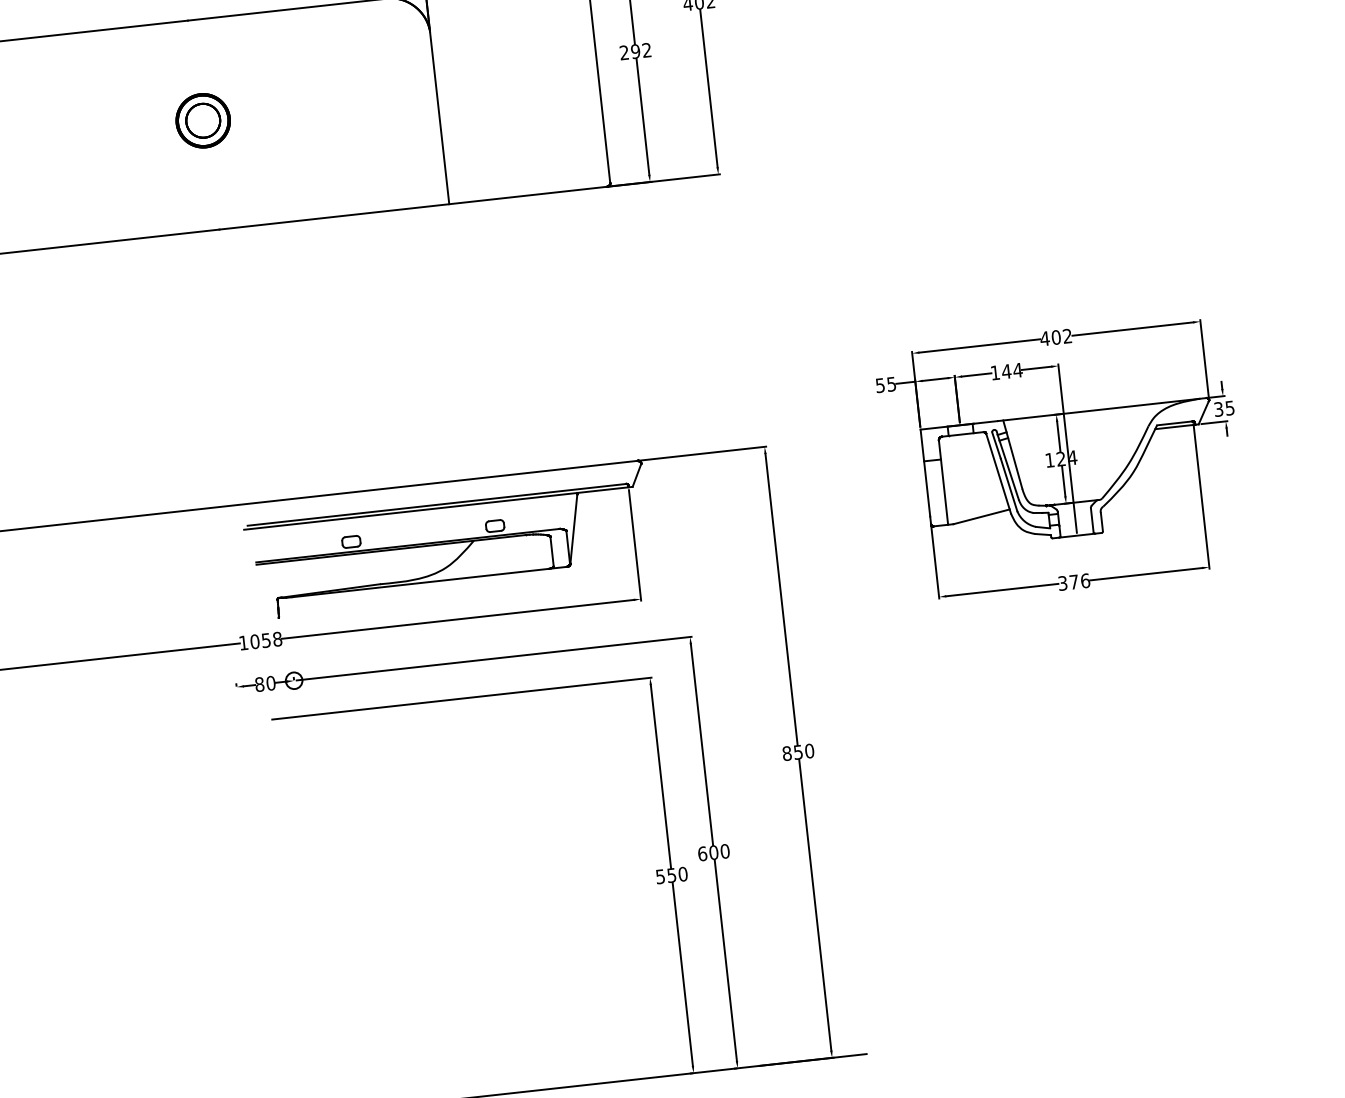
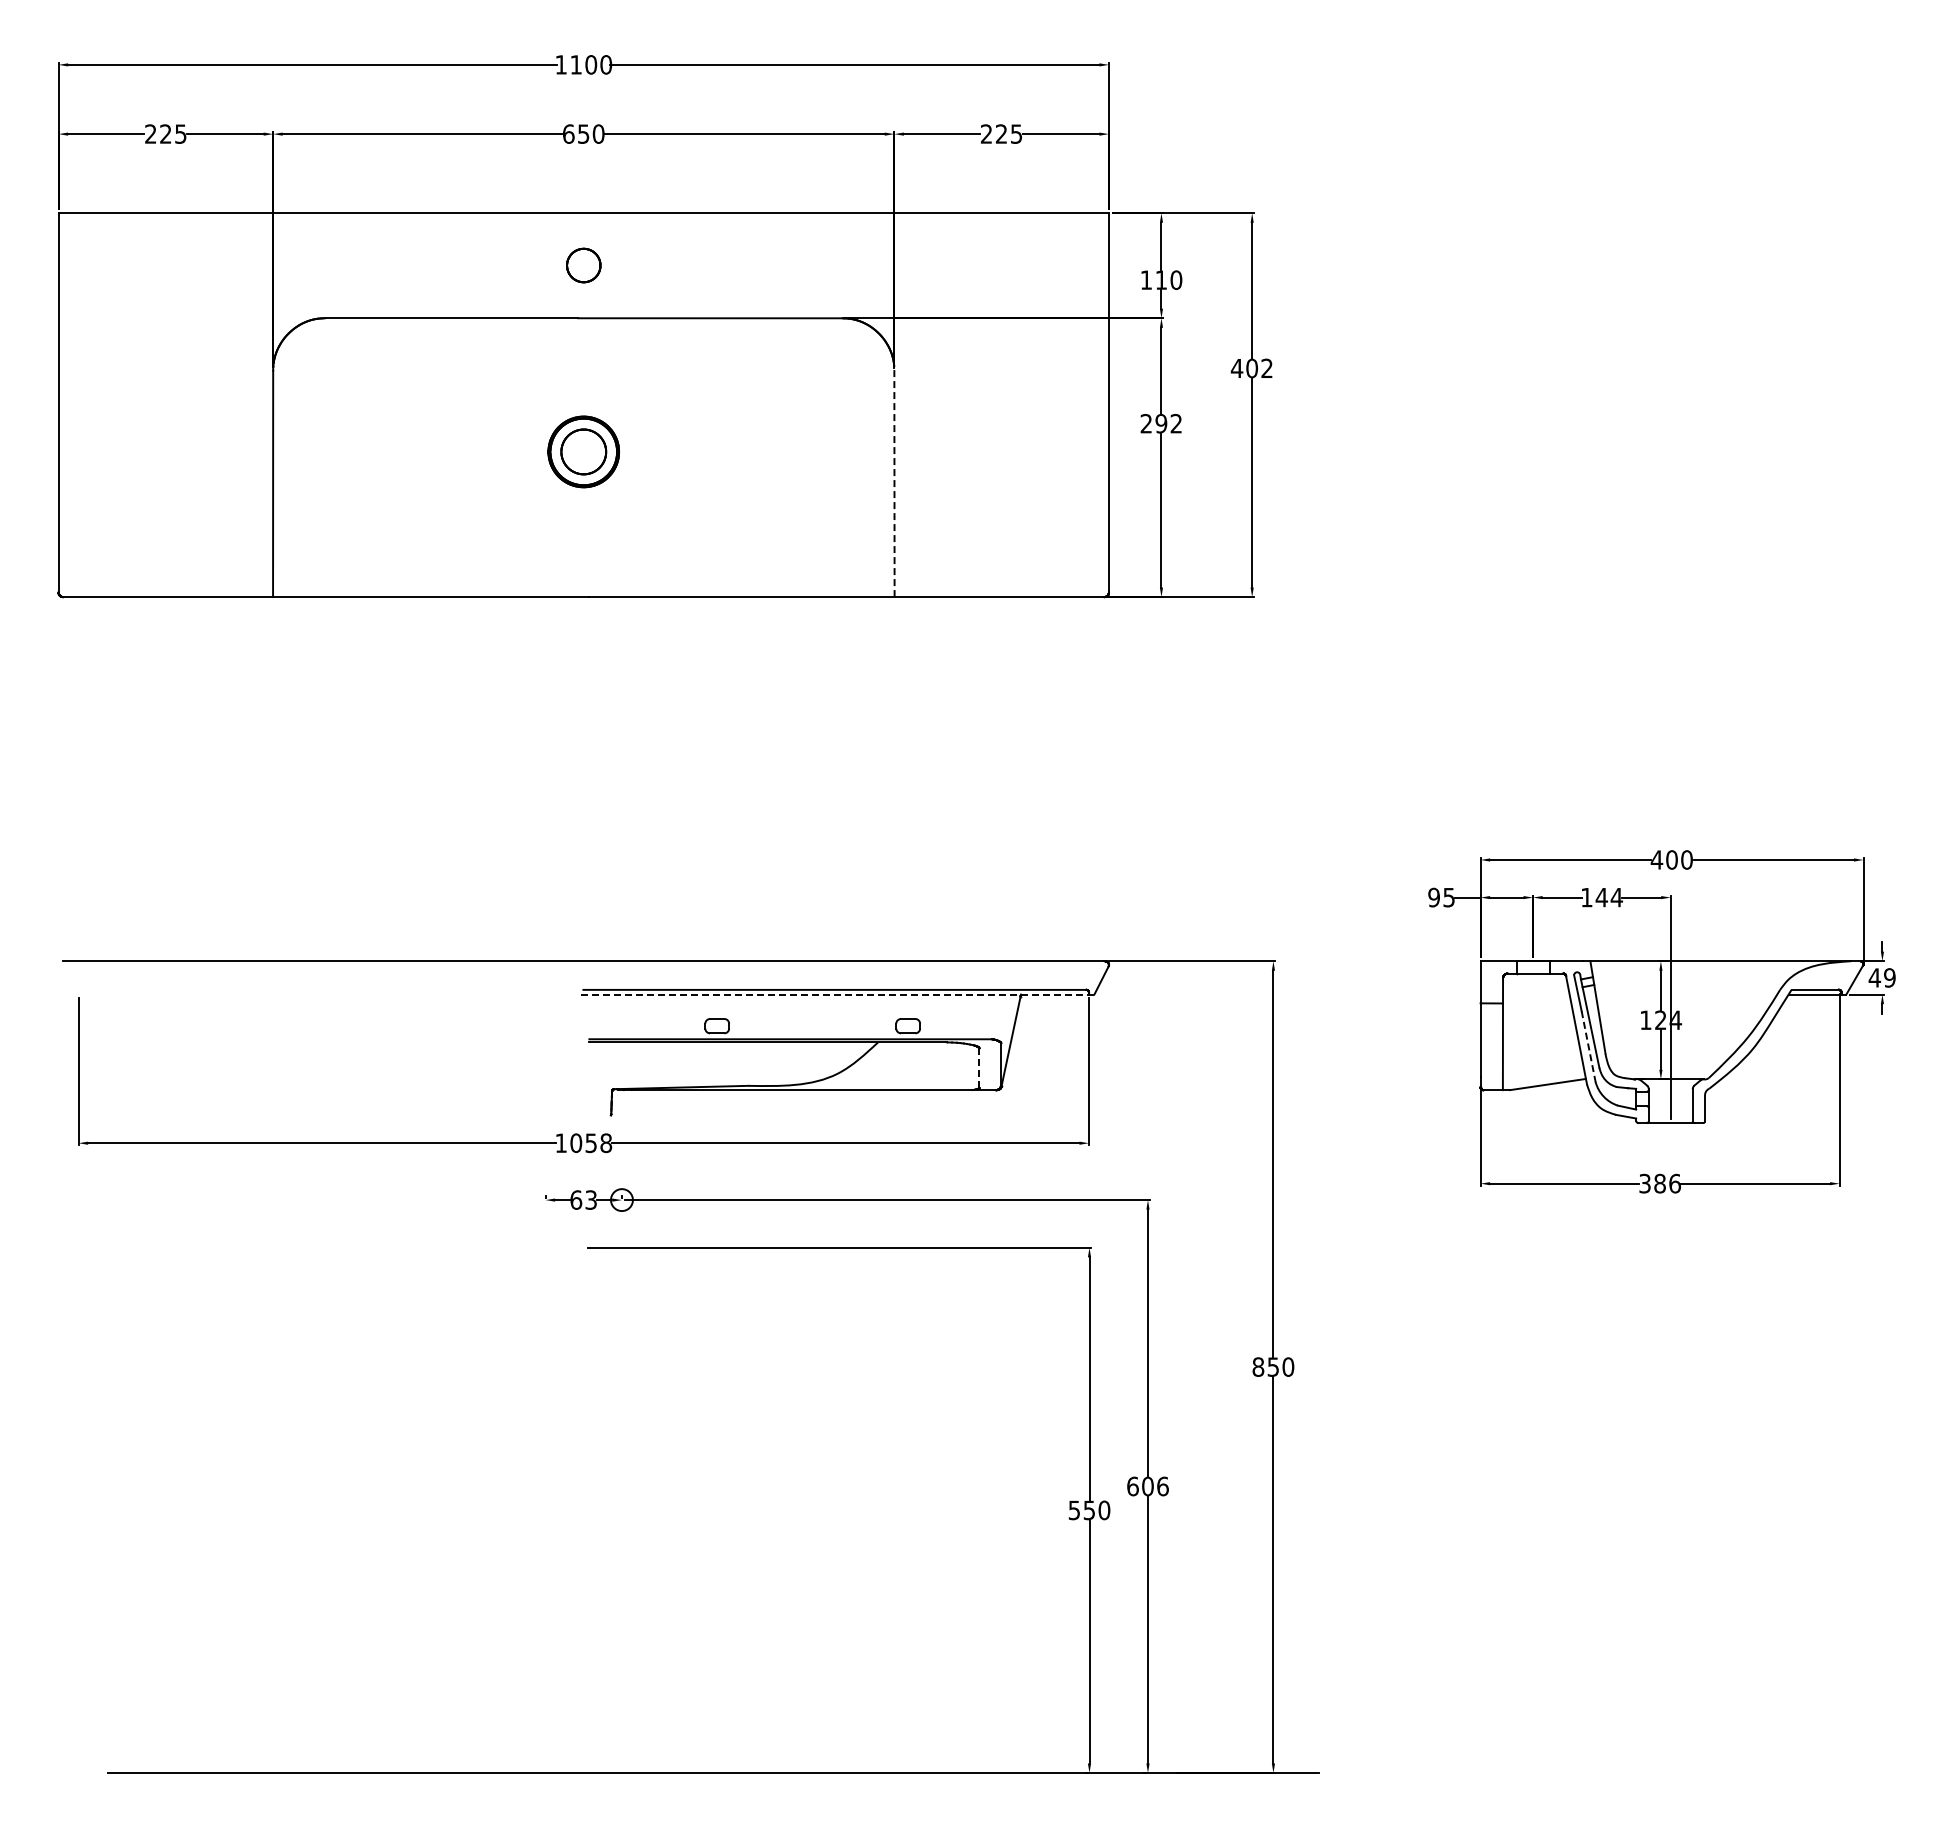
line: (439, 117) -> (894, 481), solid -> dashed
text: (1067, 335) -> (1686, 859), 402 -> 400
text: (879, 384) -> (1433, 896), 55 -> 95
text: (1223, 408) -> (1881, 977), 35 -> 49
line: (1009, 485) -> (1588, 1047), solid -> dashed
line: (437, 508) -> (835, 994), solid -> dashed
line: (552, 552) -> (979, 1068), solid -> dashed
text: (1073, 582) -> (1659, 1183), 376 -> 386
text: (265, 683) -> (583, 1199), 80 -> 63
text: (724, 851) -> (1162, 1486), 600 -> 606

